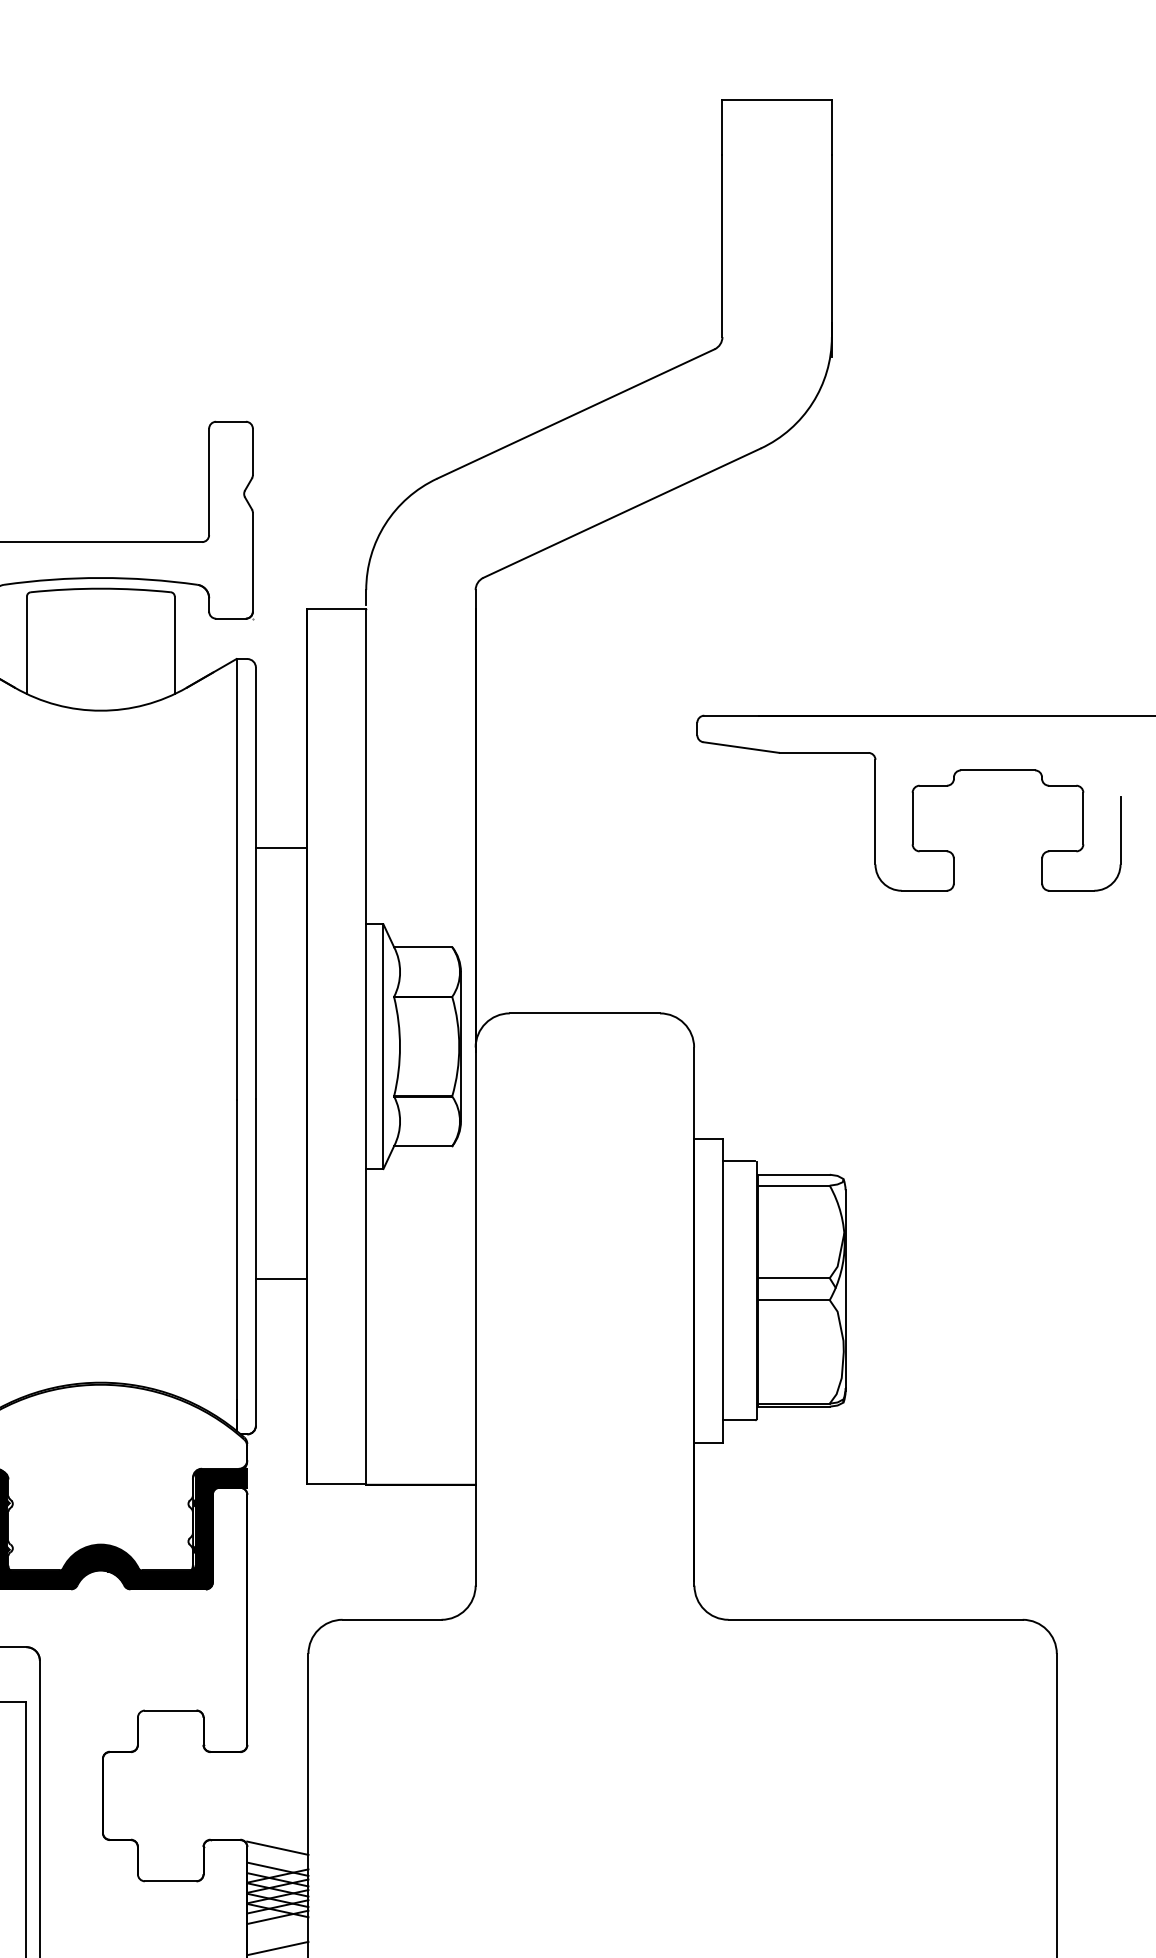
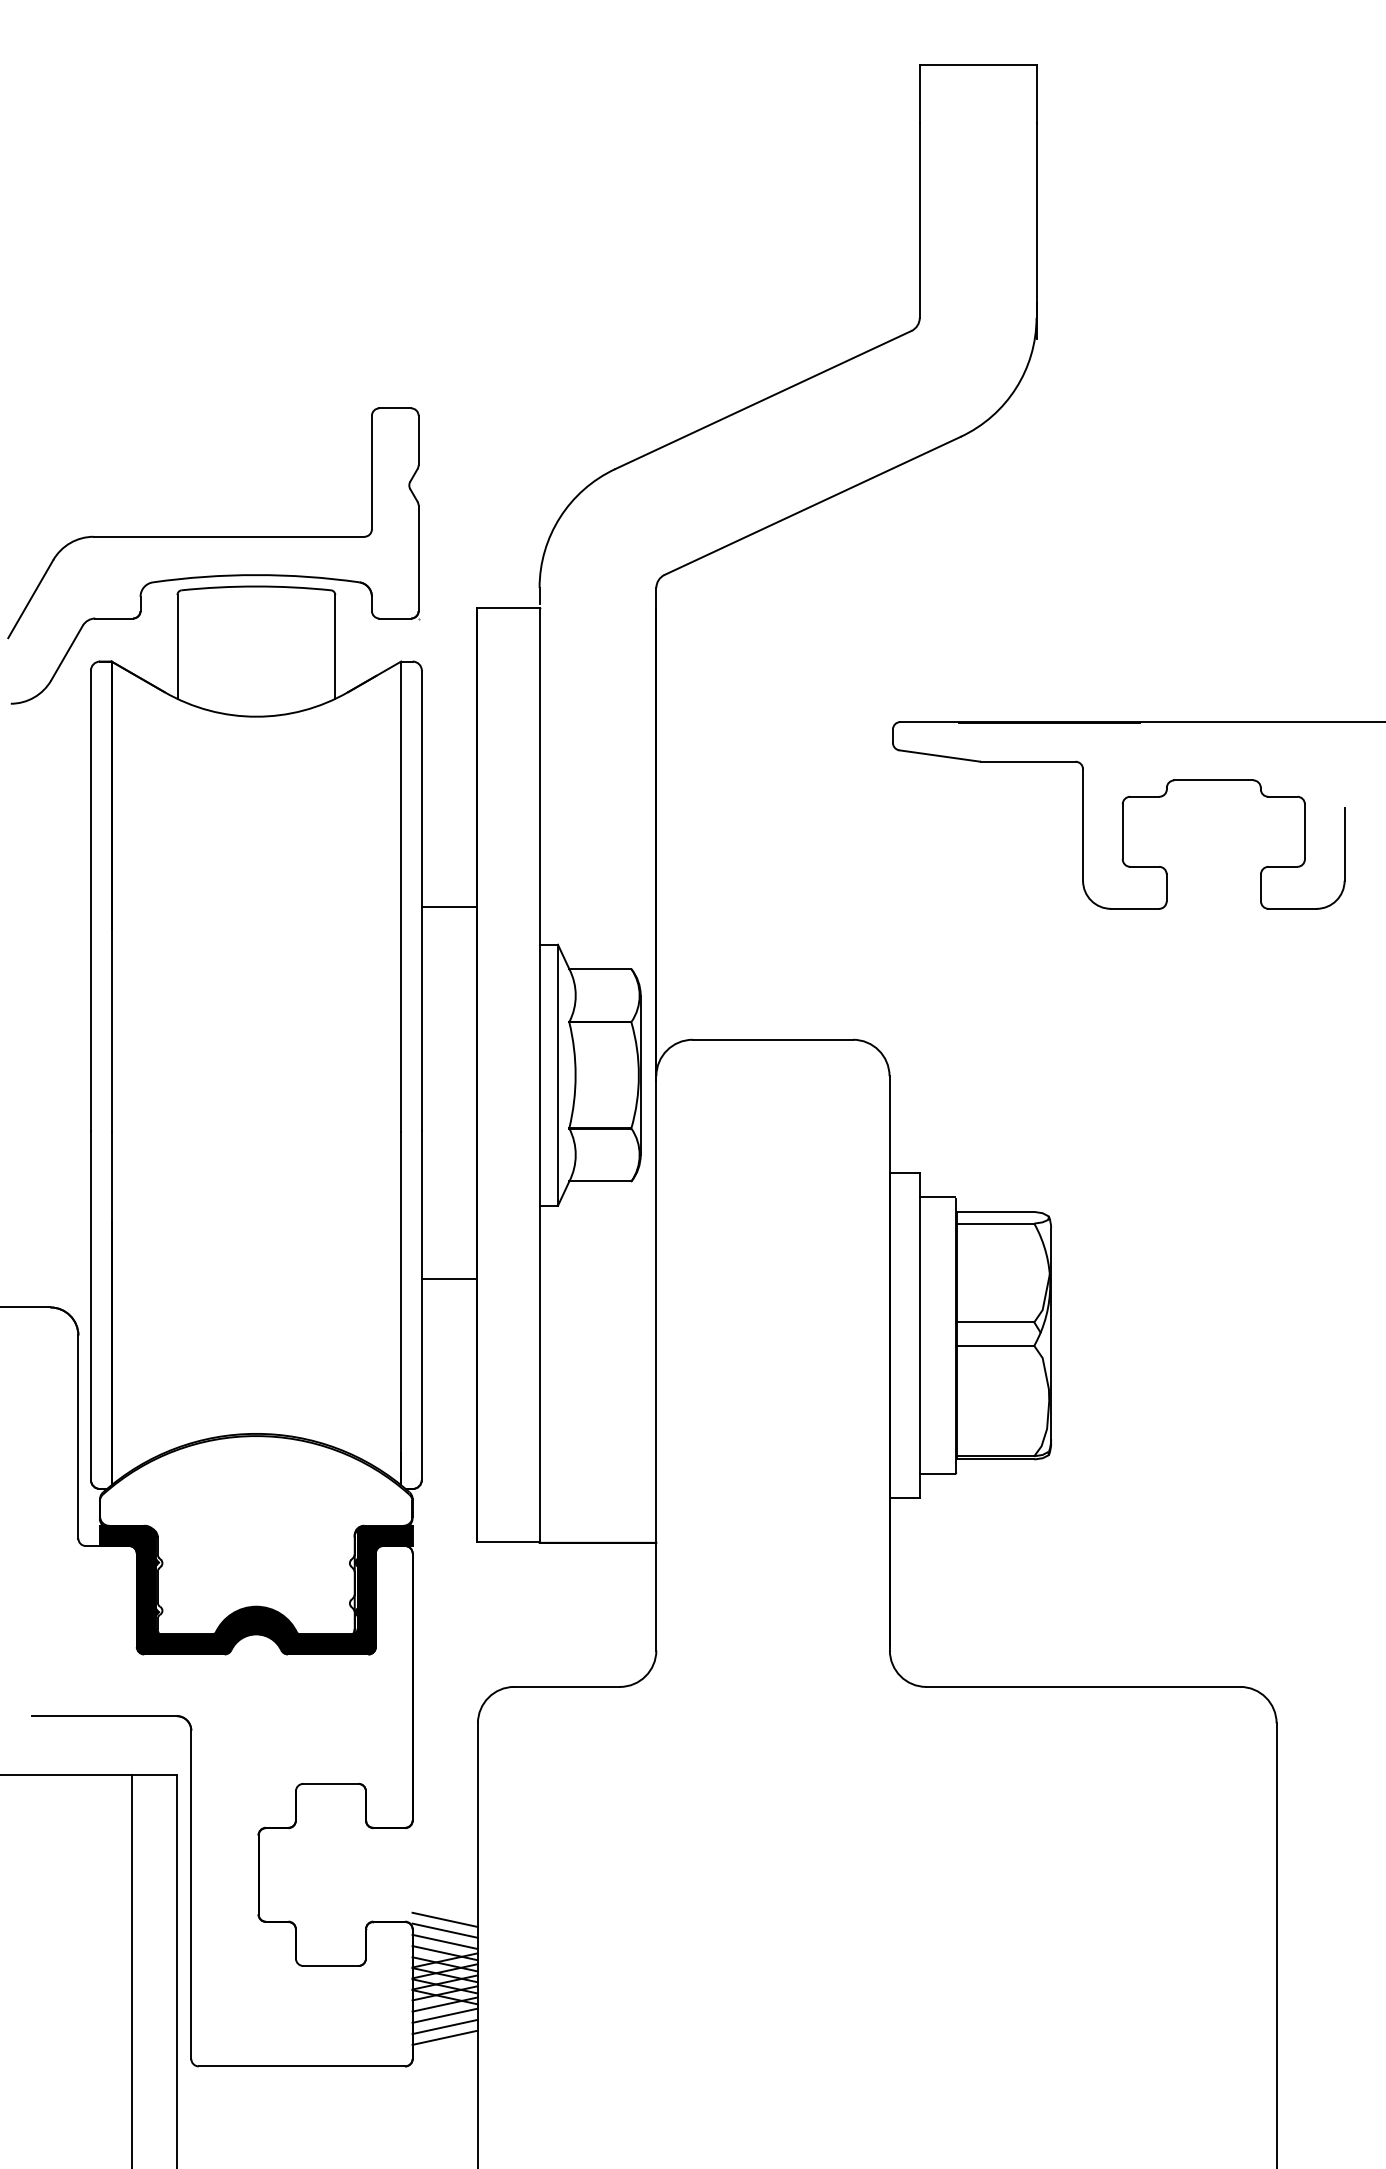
line: (280, 847) -> (448, 906), moved
line: (280, 1279) -> (448, 1278), moved
line: (277, 1837) -> (444, 1919), added
line: (277, 1858) -> (444, 1941), added
line: (277, 1927) -> (444, 2015), added
line: (277, 1937) -> (444, 2026), added

